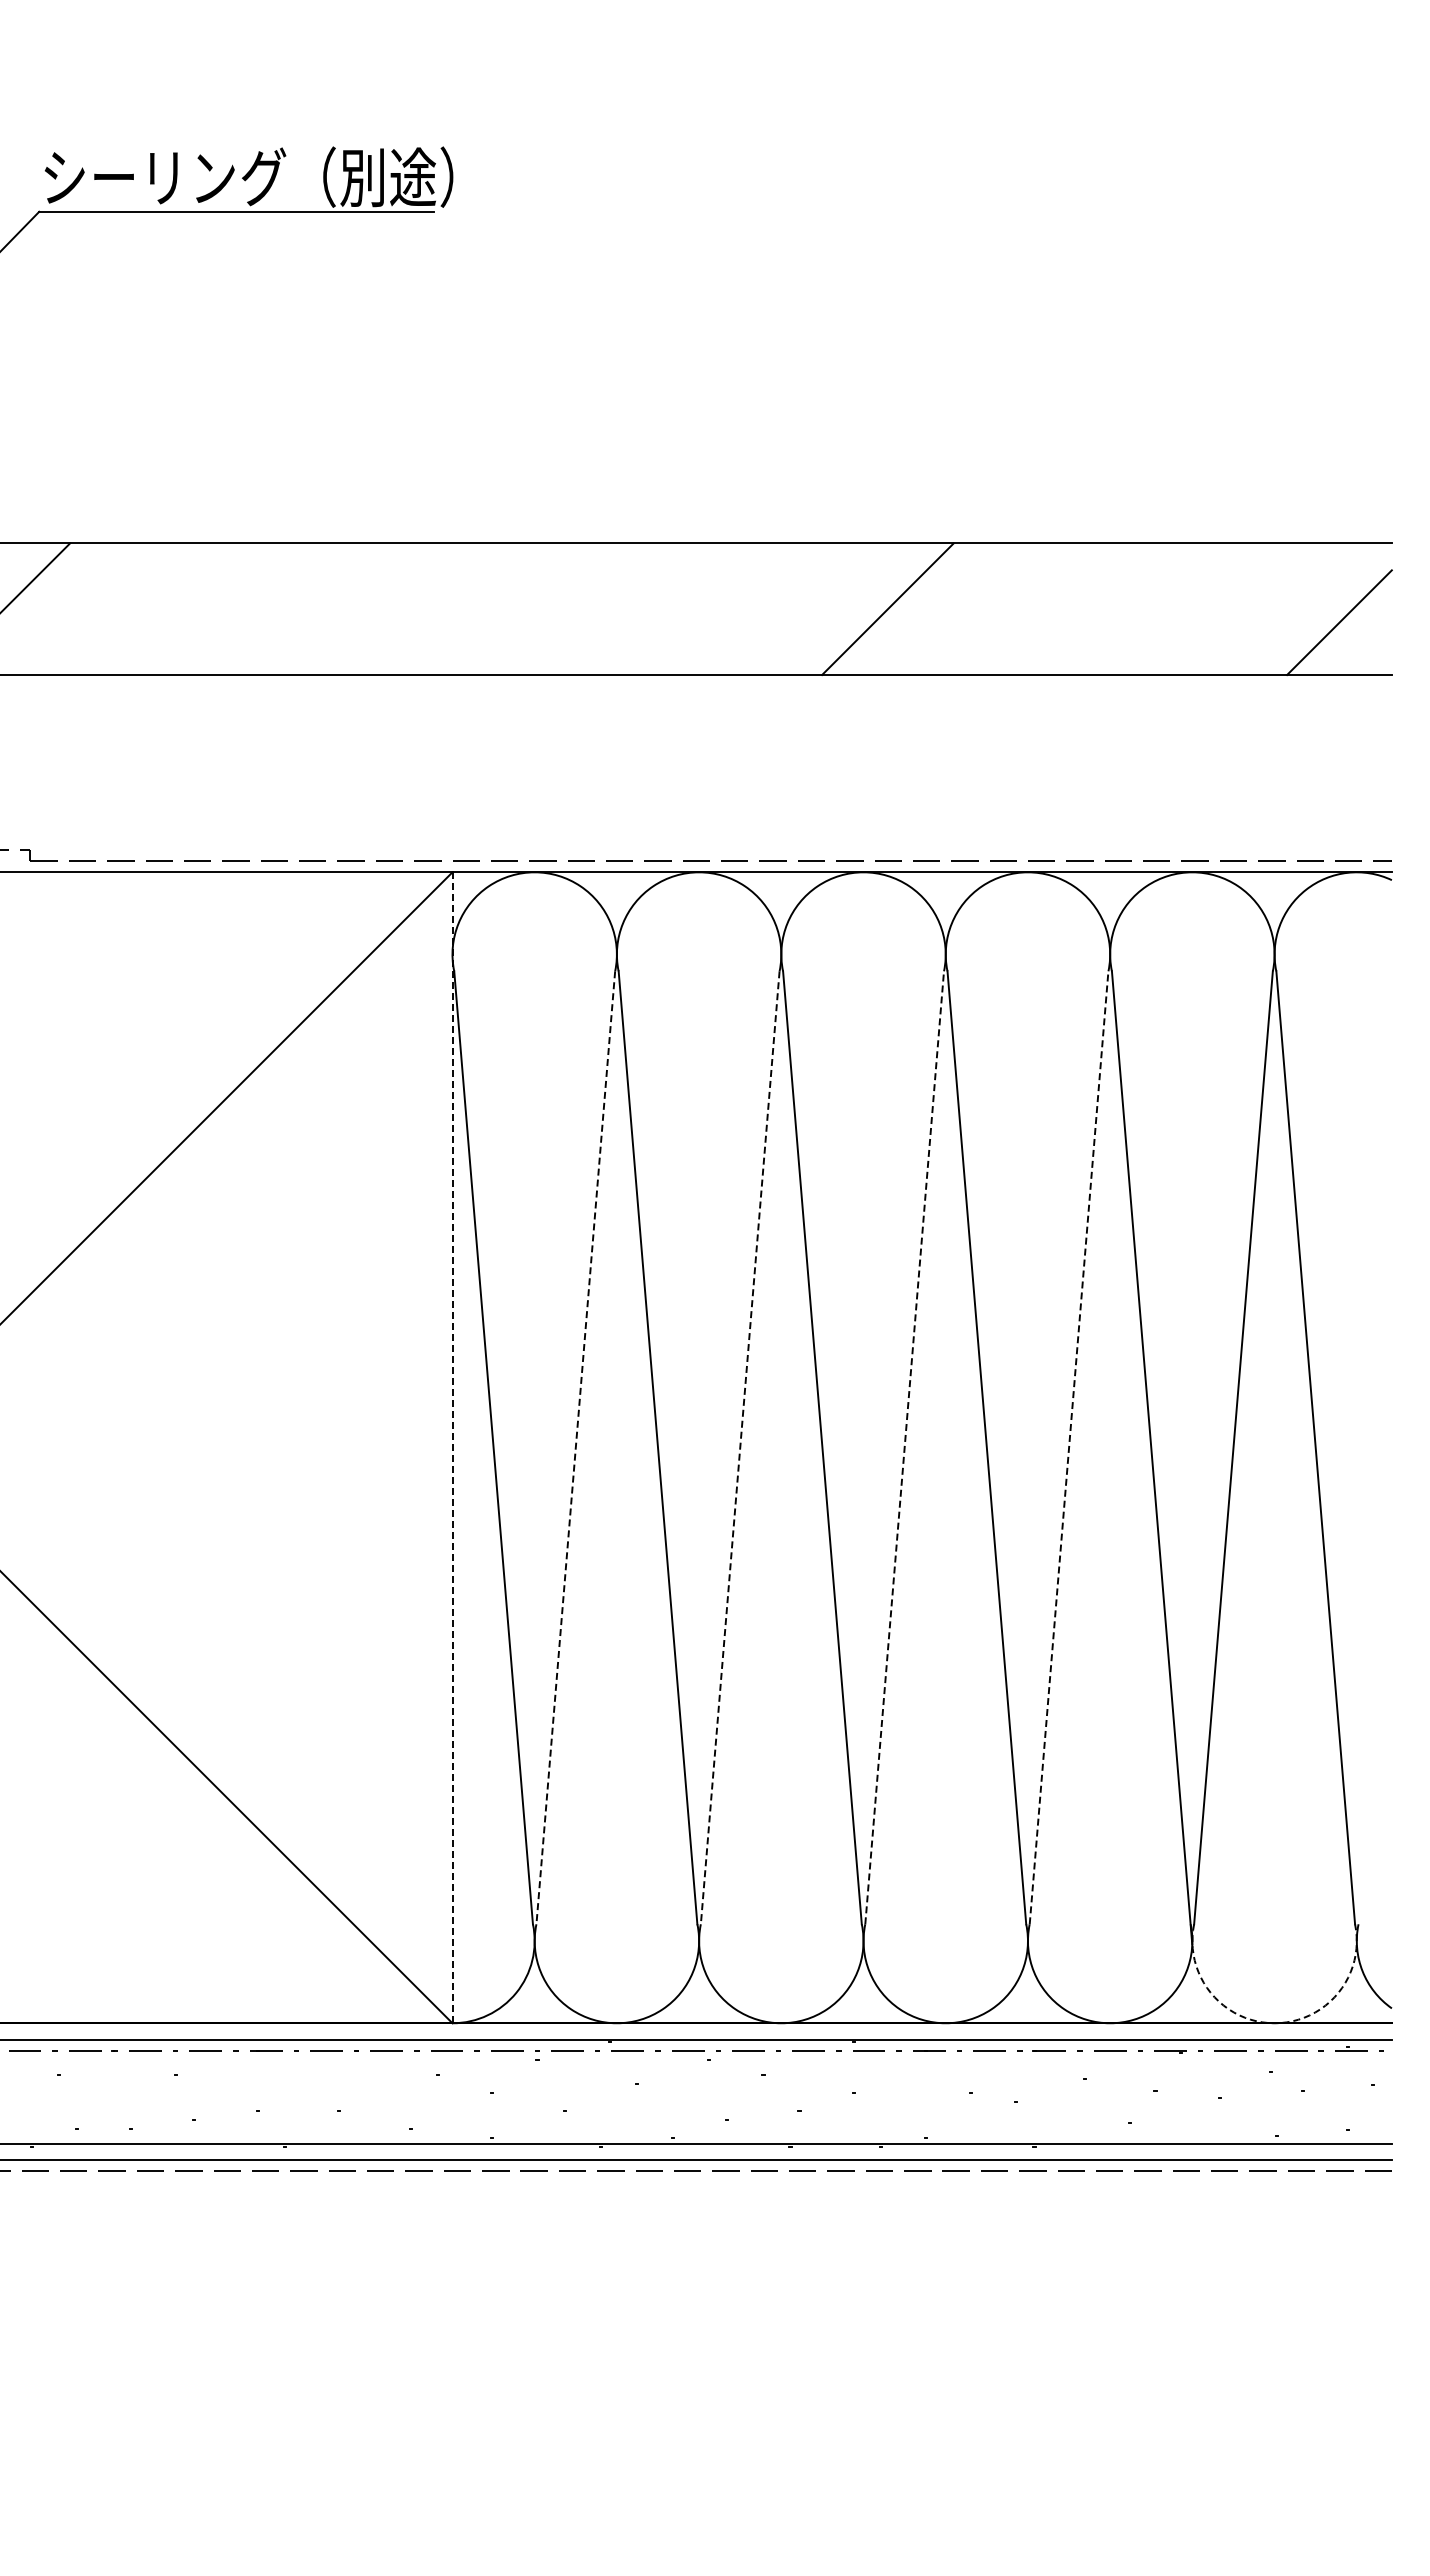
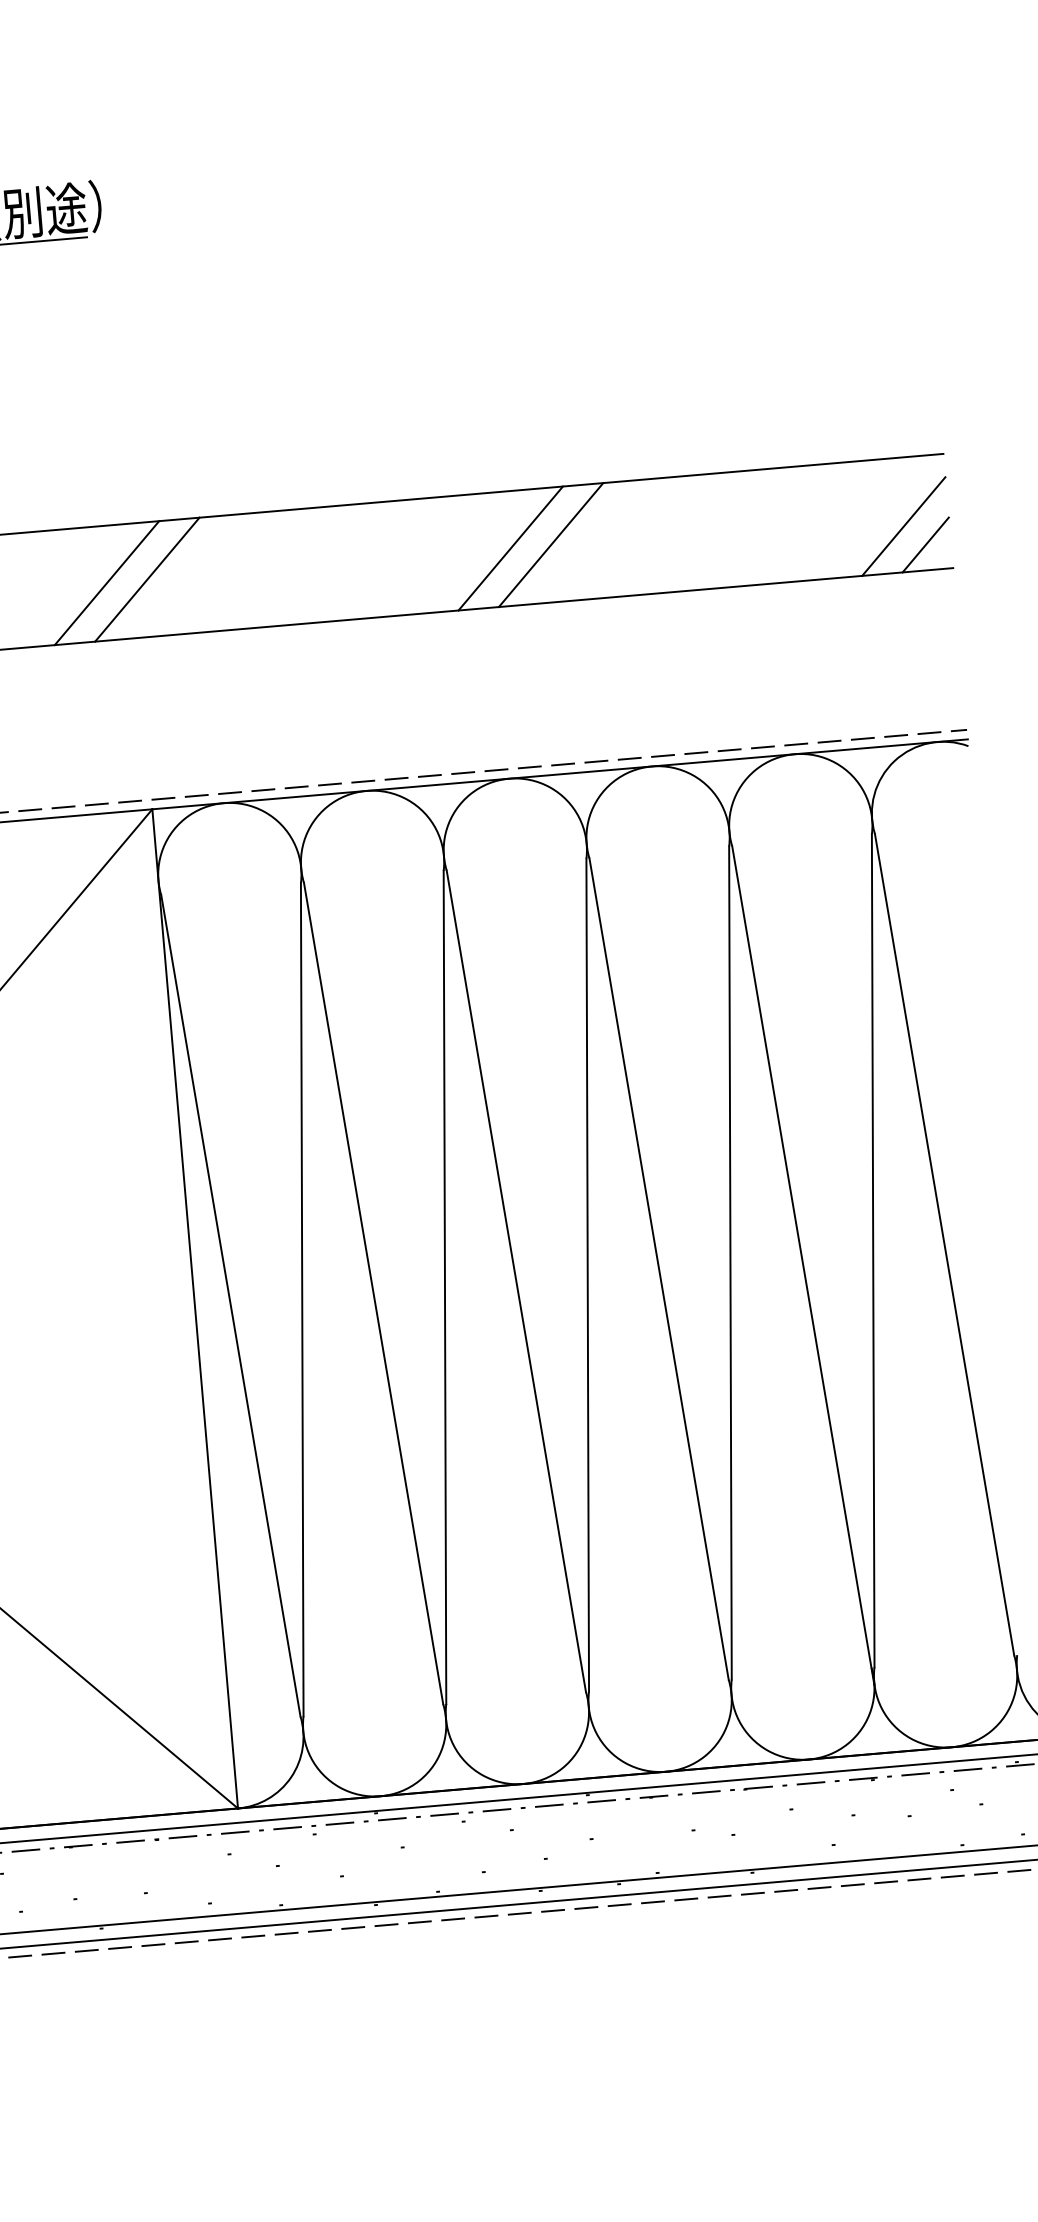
line: (422, 609) -> (106, 583), added
line: (469, 609) -> (147, 579), added
line: (934, 609) -> (551, 545), added
line: (1362, 645) -> (925, 544), added
line: (452, 1447) -> (195, 1308), dashed -> solid
line: (904, 1447) -> (587, 1274), dashed -> solid
line: (1069, 1447) -> (730, 1262), dashed -> solid
line: (575, 1448) -> (302, 1300), dashed -> solid
line: (740, 1448) -> (445, 1288), dashed -> solid
arc: (1274, 2023) -> (951, 1747), dashed -> solid

